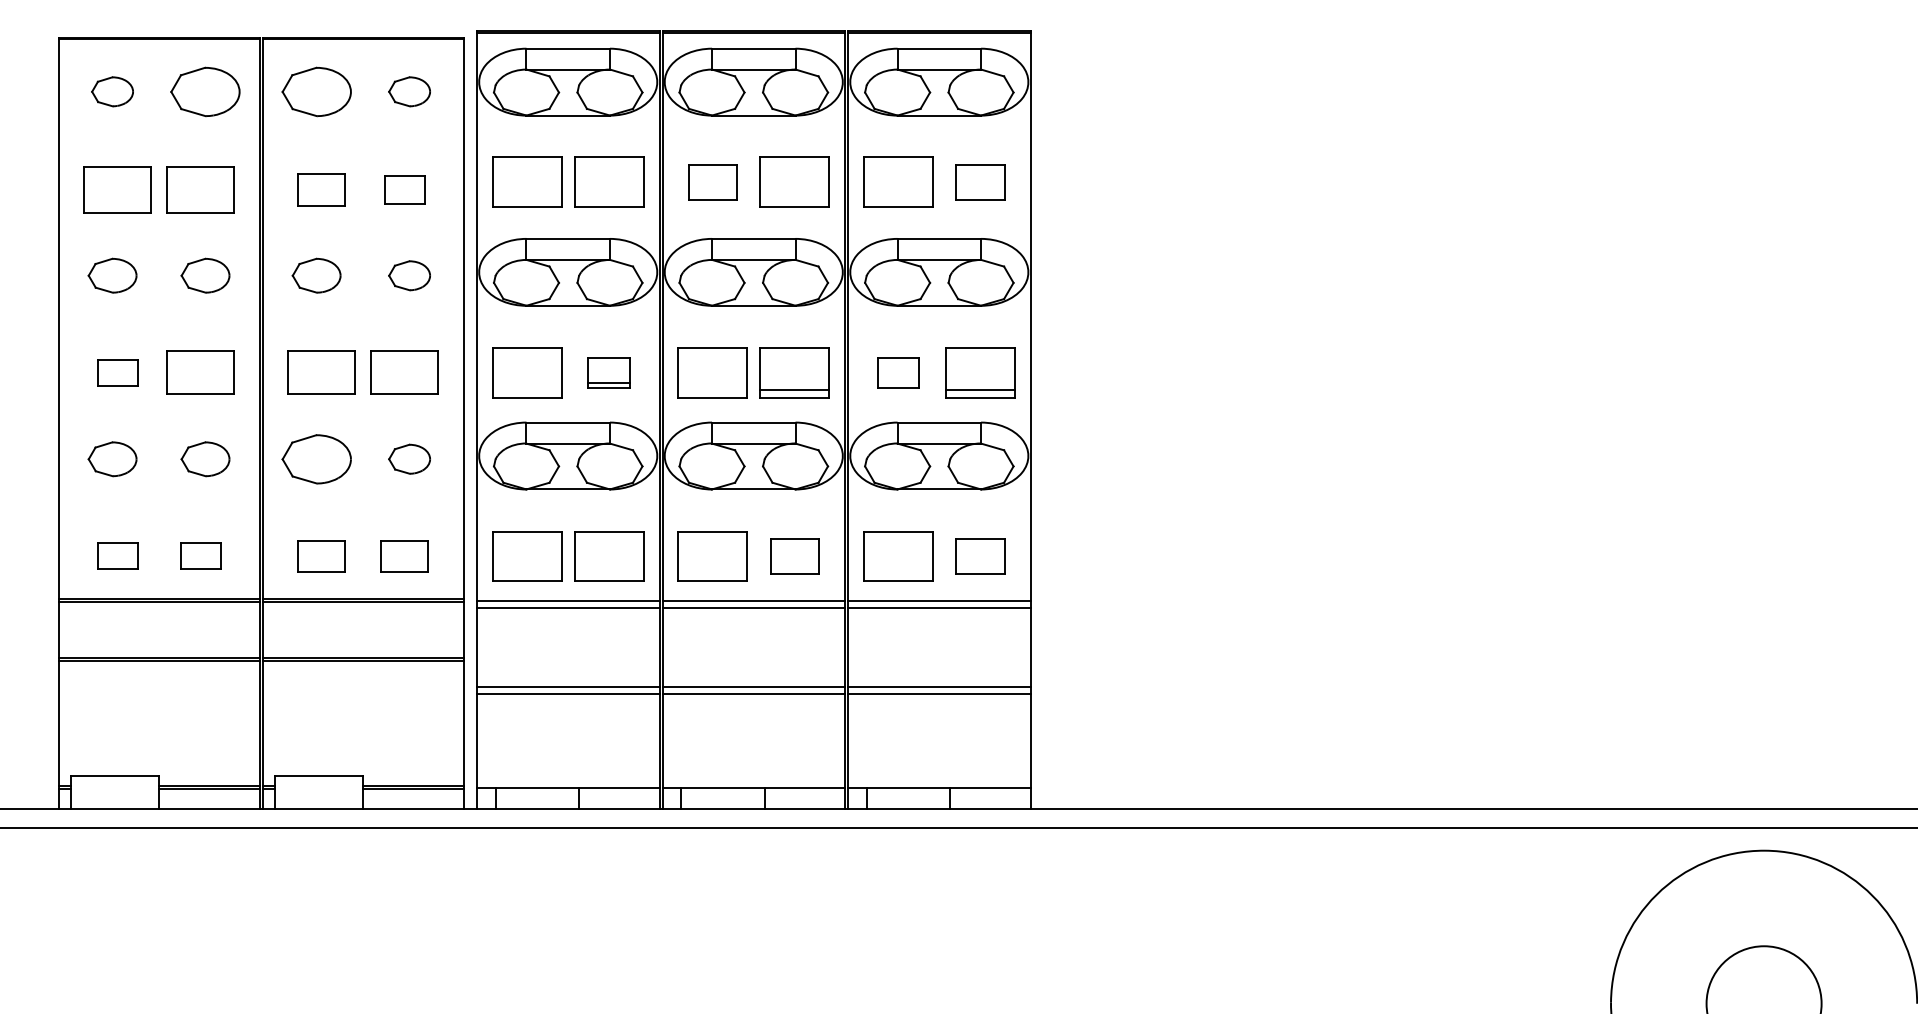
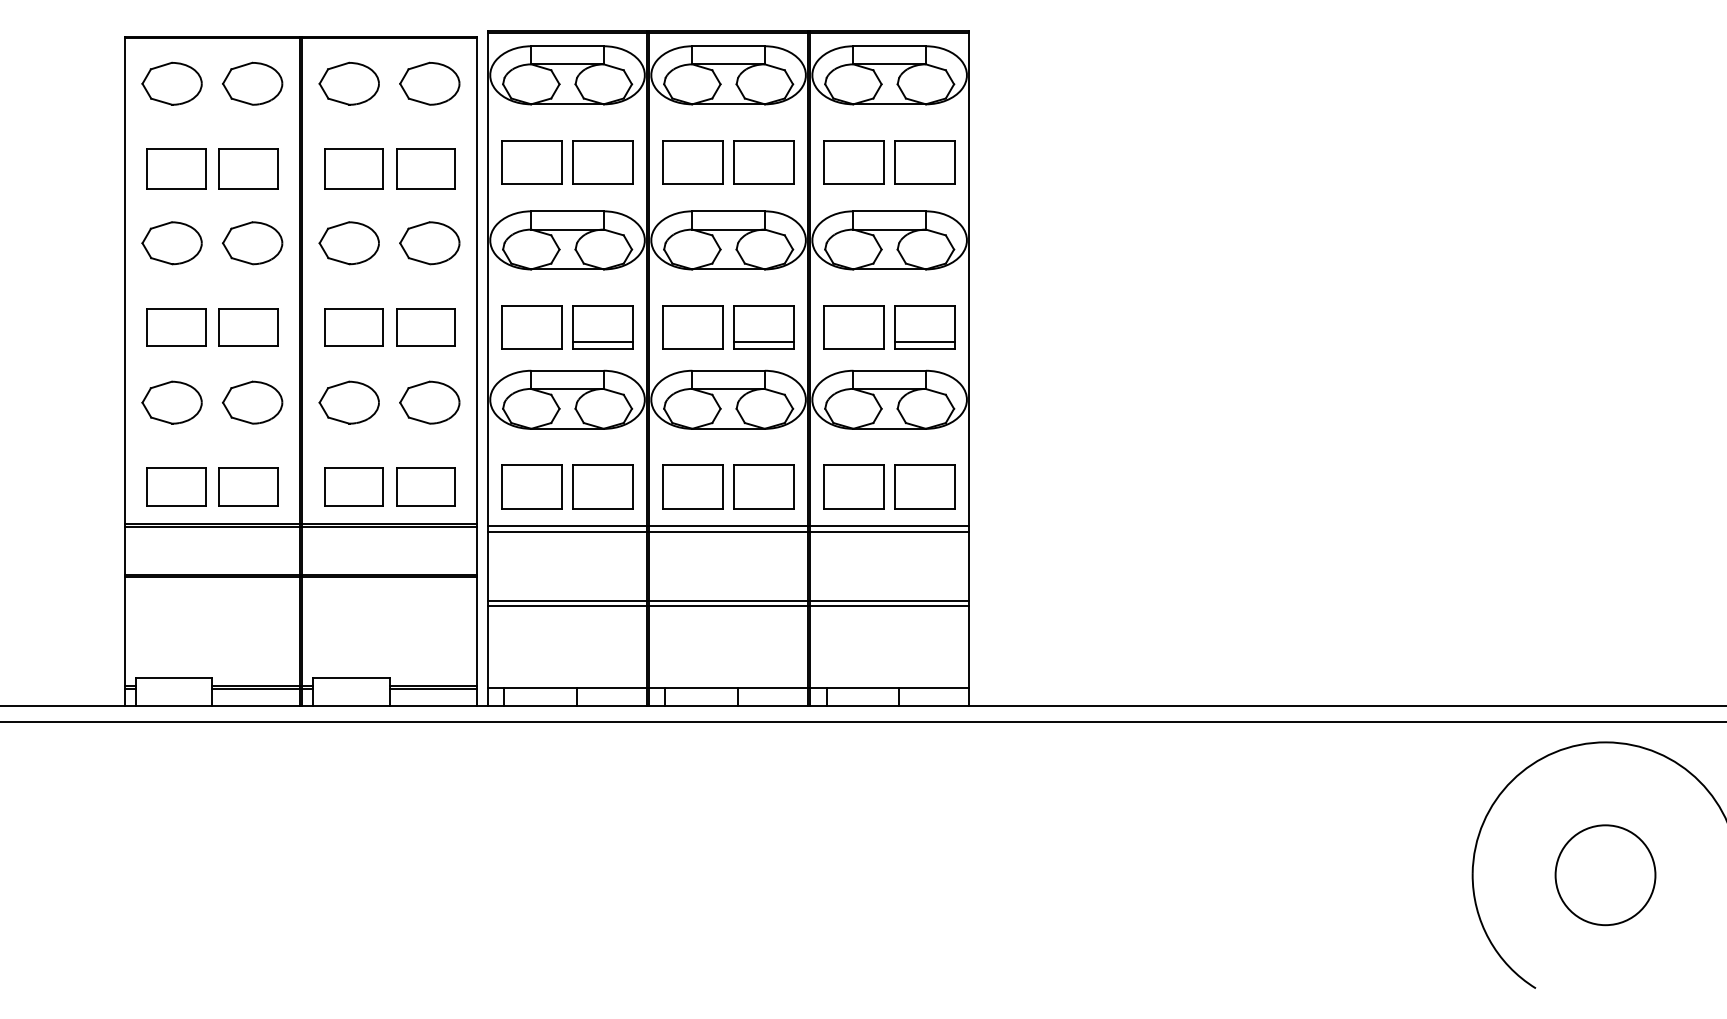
part: (111, 91) -> (171, 83), size x1.67
part: (409, 91) -> (429, 83), size x1.67
part: (712, 182) -> (692, 162), size x1.43
part: (979, 182) -> (924, 162), size x1.43
part: (321, 189) -> (353, 168), size x1.43
part: (404, 189) -> (425, 168), size x1.67
part: (111, 275) -> (171, 243), size x1.43
part: (205, 275) -> (252, 243), size x1.43
part: (315, 275) -> (348, 243), size x1.43
part: (409, 275) -> (429, 243), size x1.67
part: (117, 372) -> (176, 327), size x1.67
part: (608, 372) -> (602, 327), size x1.67
part: (897, 372) -> (853, 327), size x1.67
part: (111, 459) -> (171, 402), size x1.43
part: (205, 459) -> (252, 402), size x1.43
part: (409, 459) -> (429, 402), size x1.67
part: (117, 555) -> (176, 486), size x1.67
part: (200, 555) -> (248, 486), size x1.67
part: (321, 555) -> (353, 486), size x1.43
part: (404, 555) -> (425, 486), size x1.43
part: (793, 555) -> (763, 486), size x1.43
part: (979, 555) -> (924, 486), size x1.43

